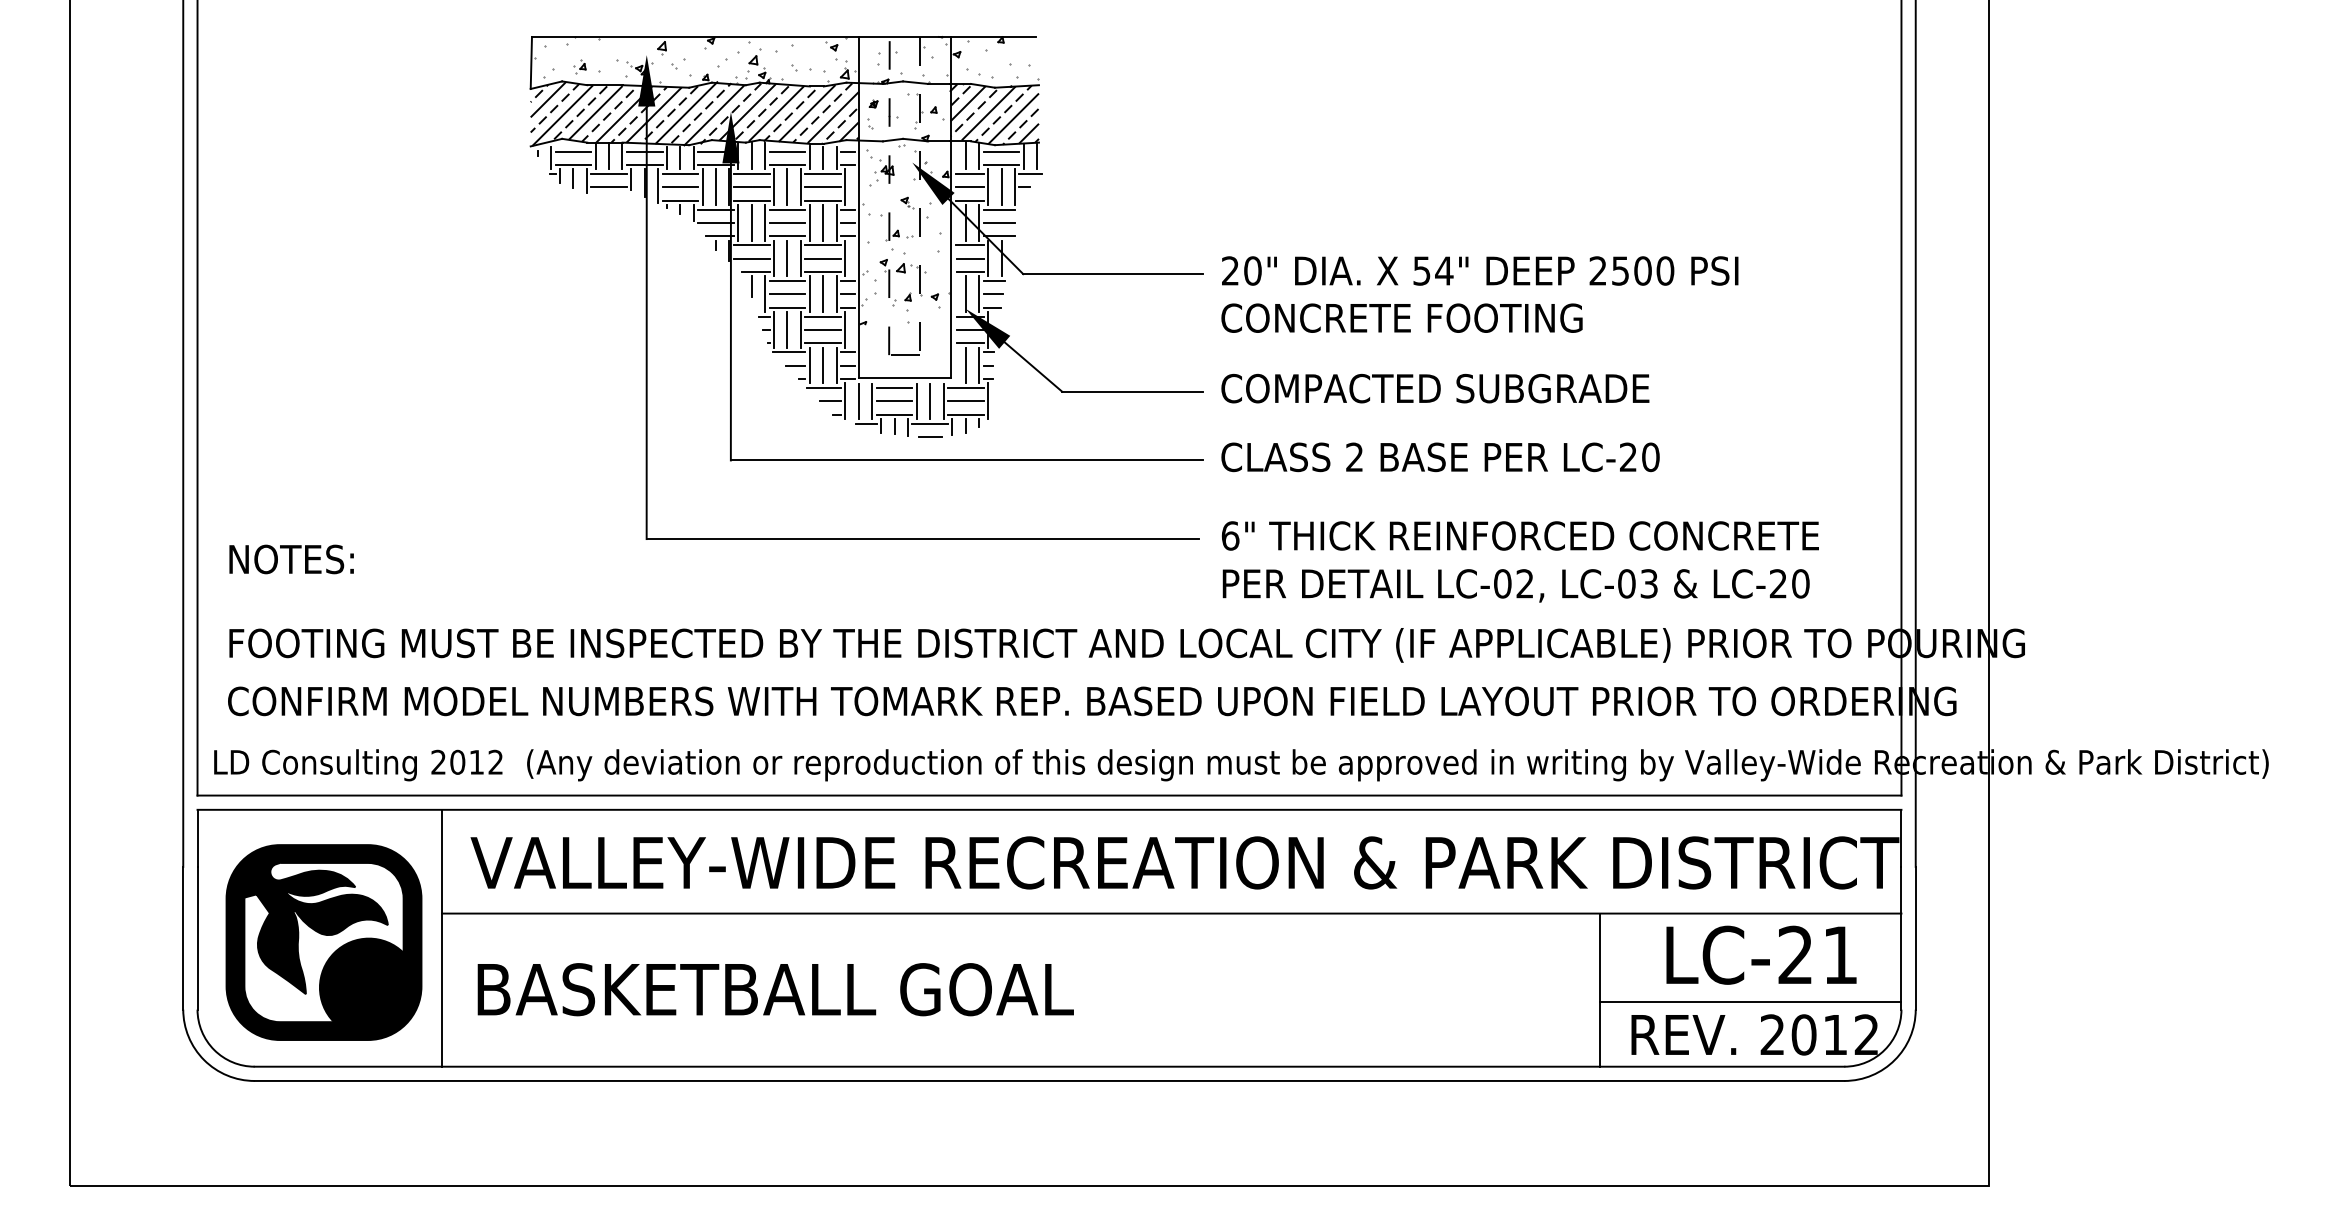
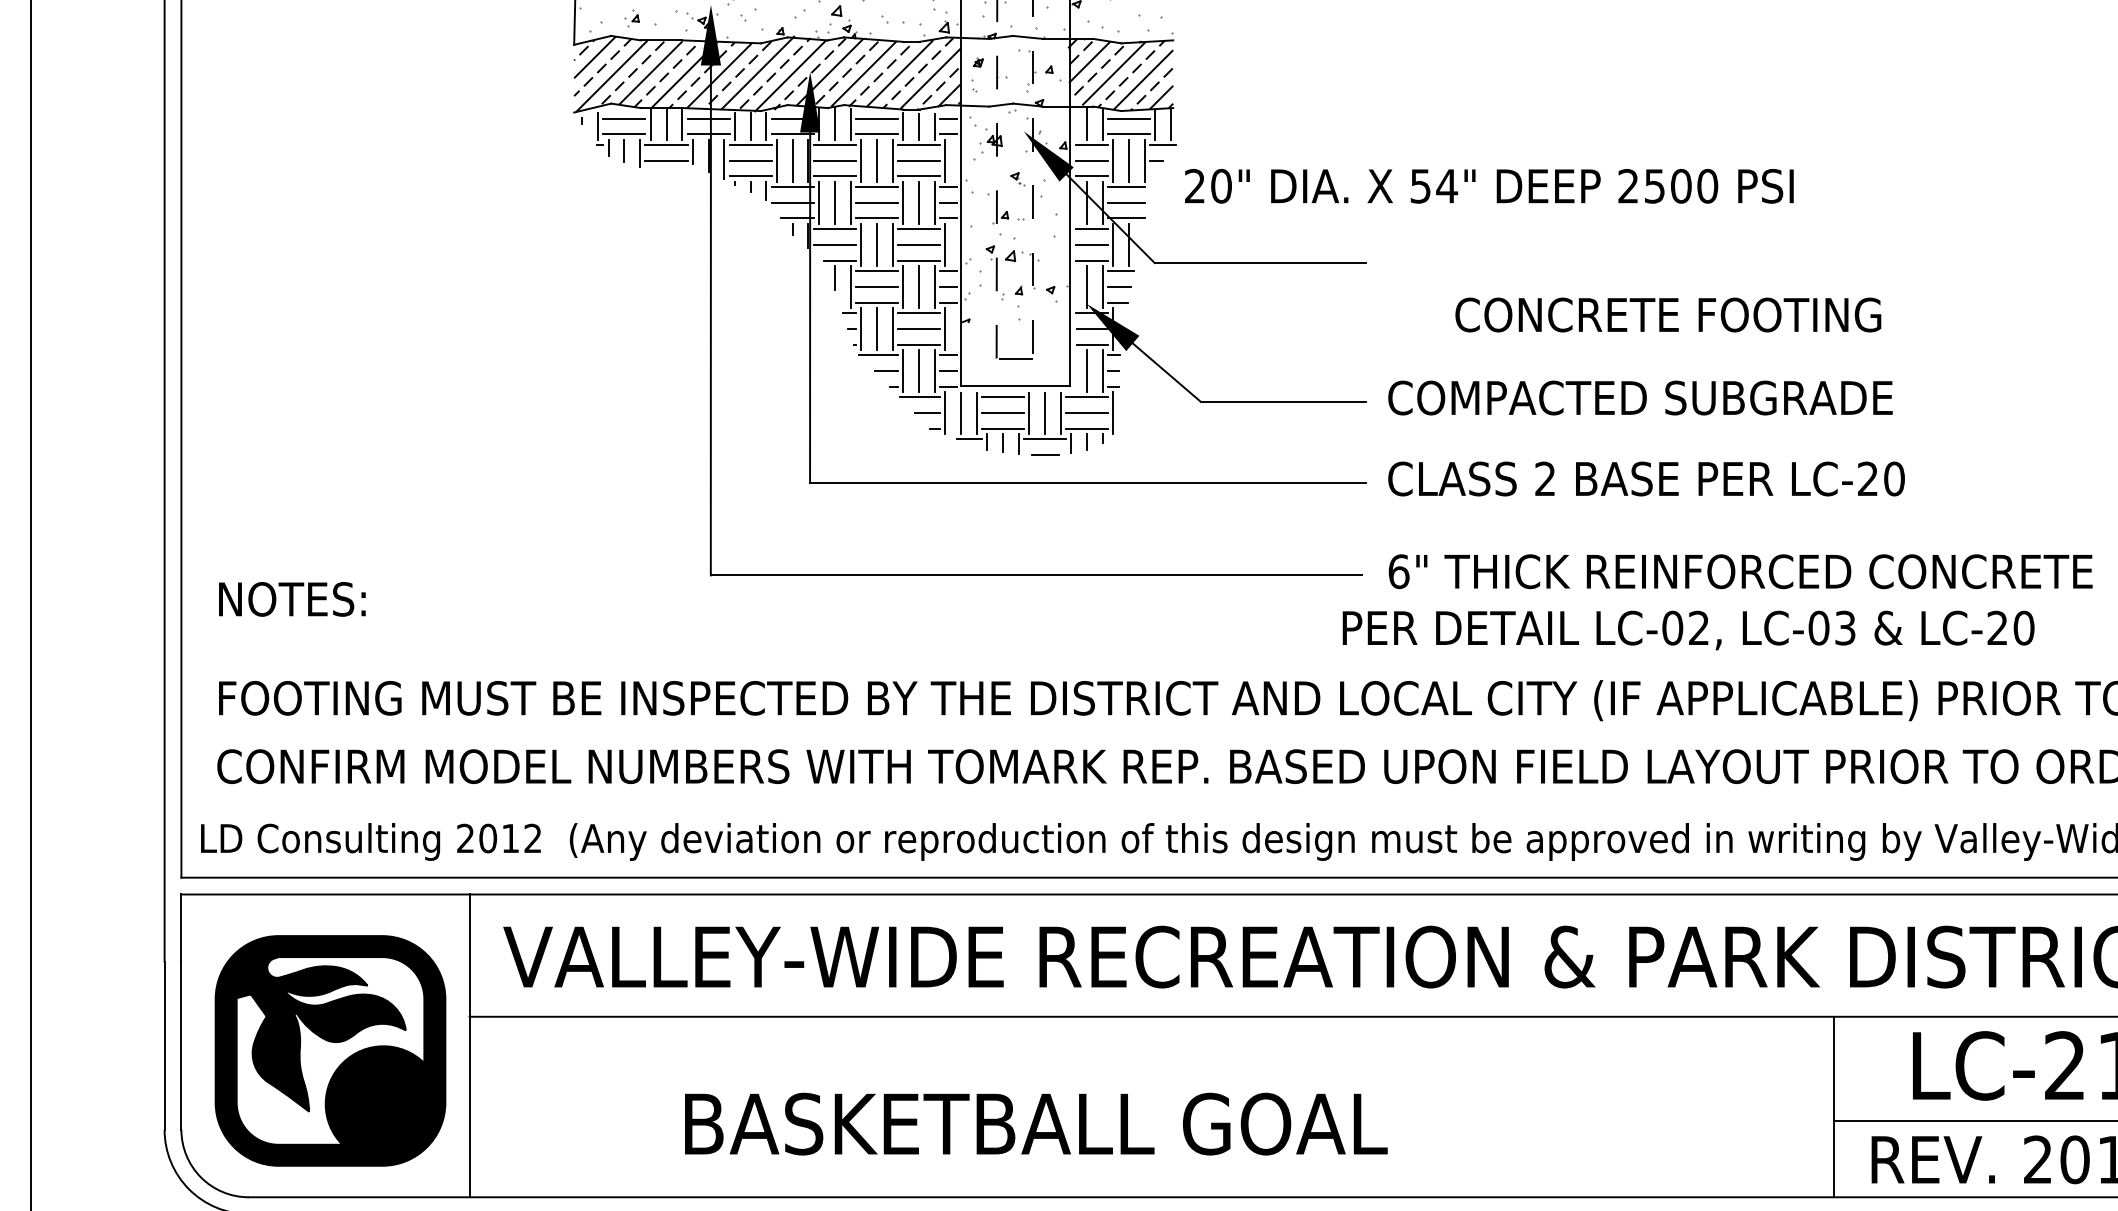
text: (1480, 270) -> (1489, 185), moved
text: (1401, 317) -> (1667, 314), moved
text: (1515, 585) -> (1687, 630), moved
text: (775, 989) -> (1035, 1123), moved

